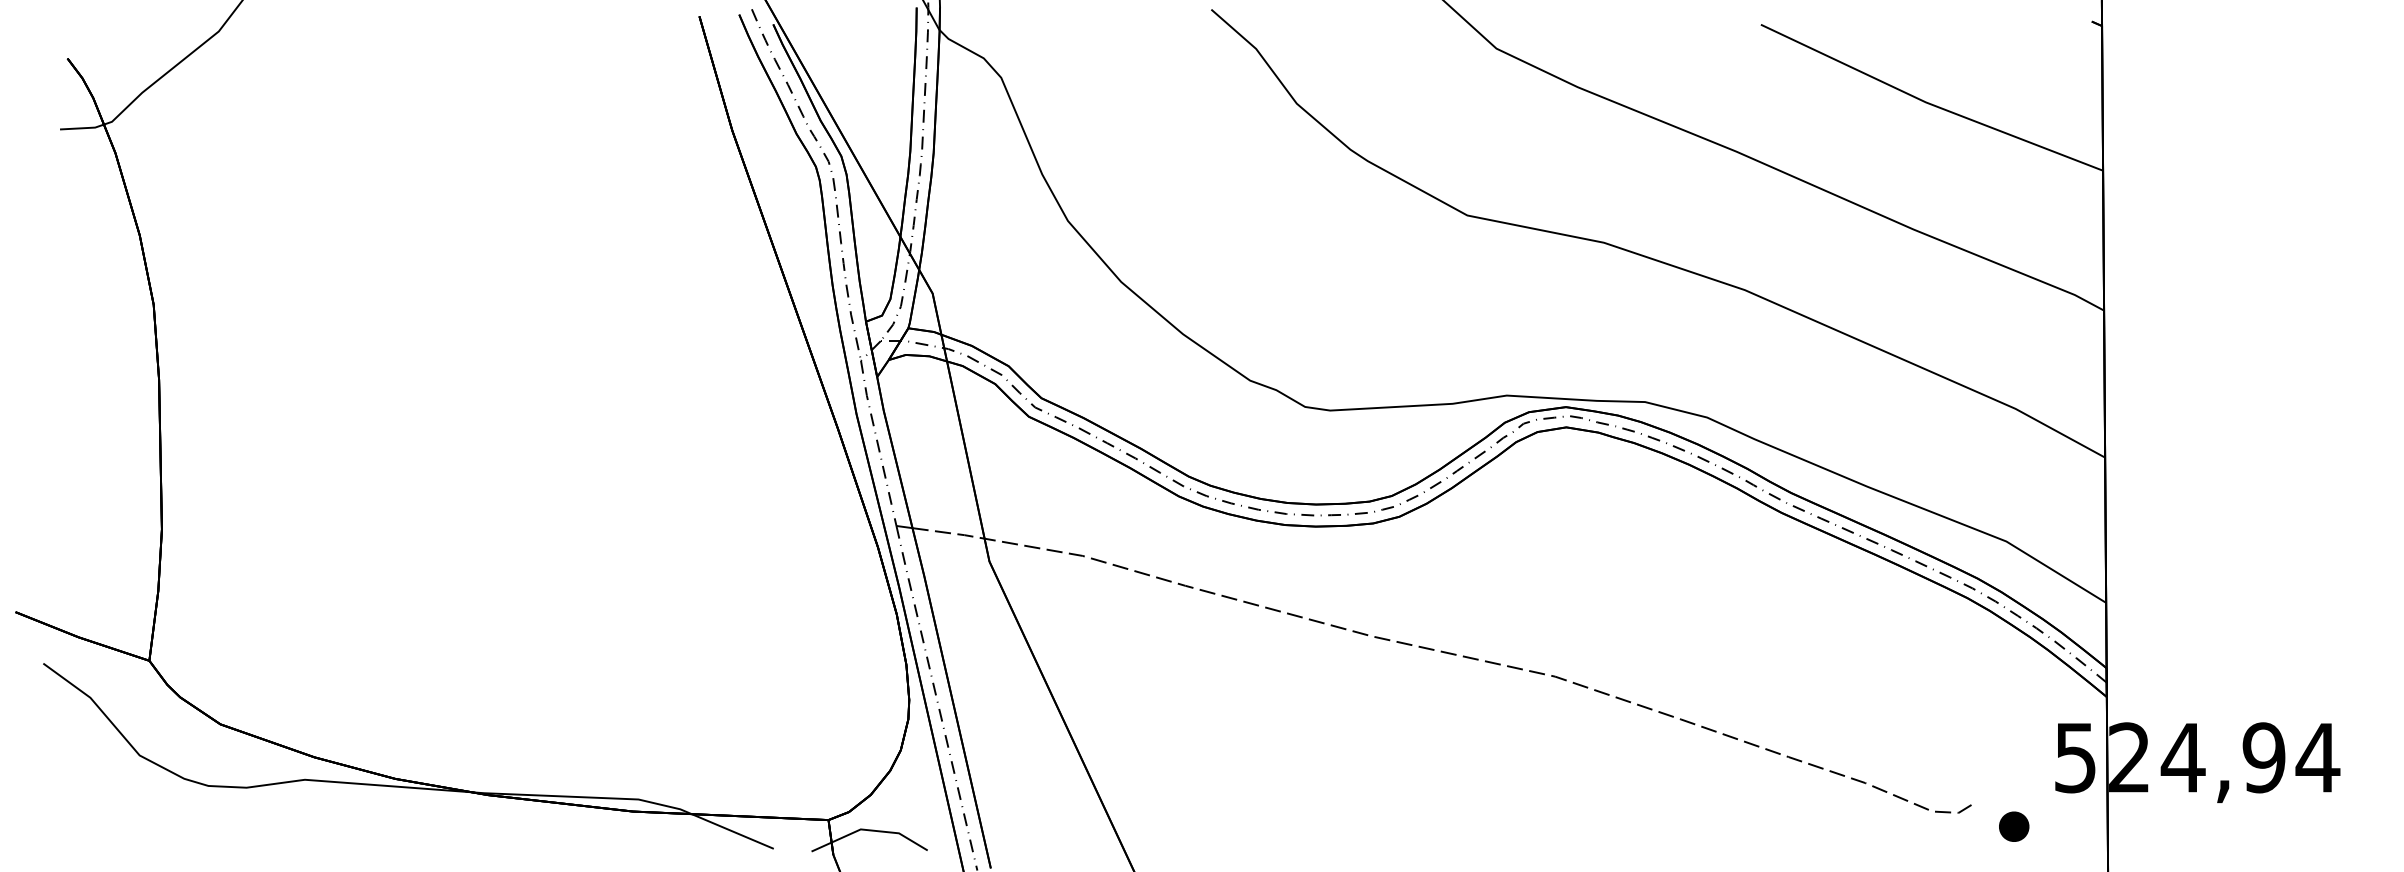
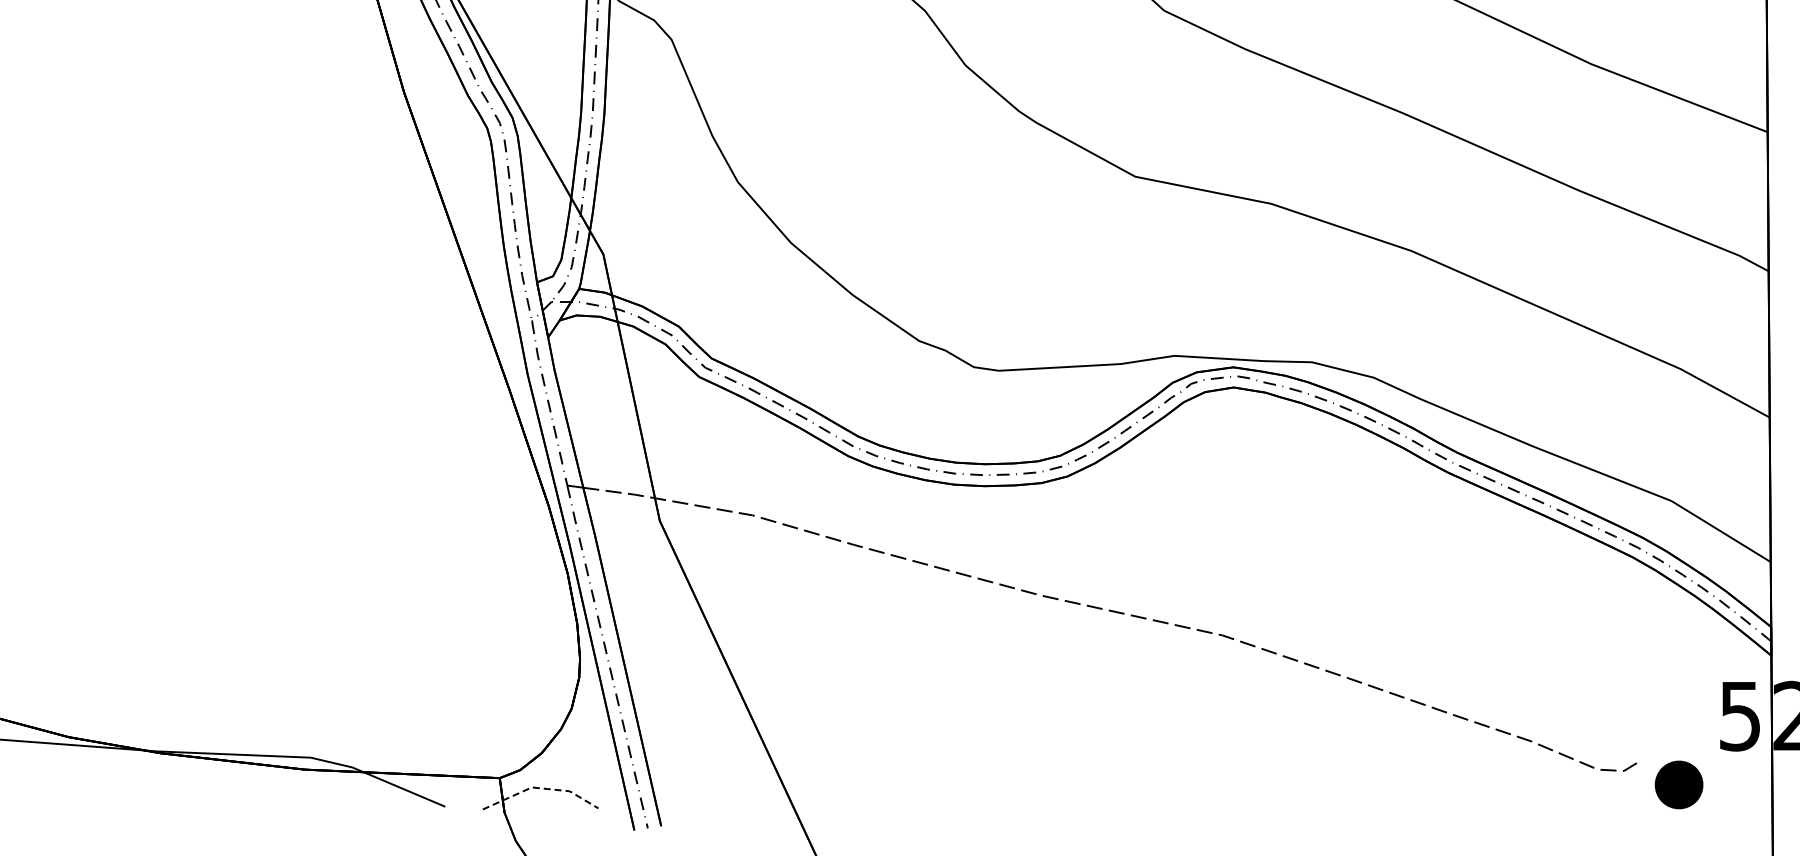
part: (2014, 826) -> (1679, 784), size x1.6
line: (870, 830) -> (541, 788), solid -> dashed

